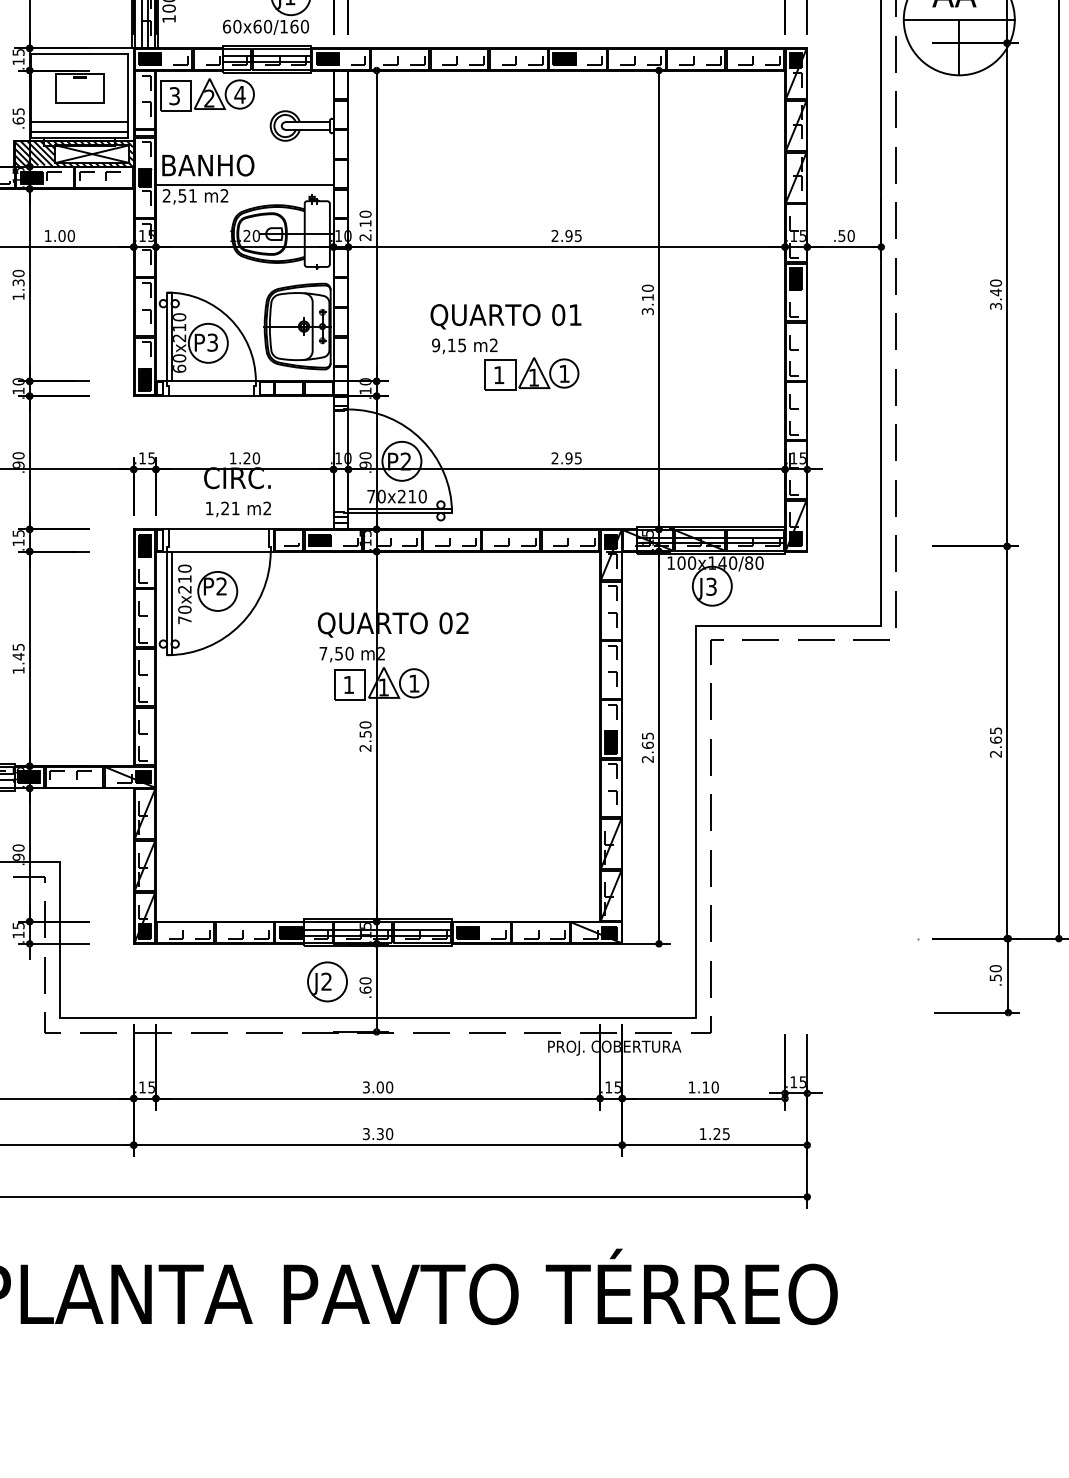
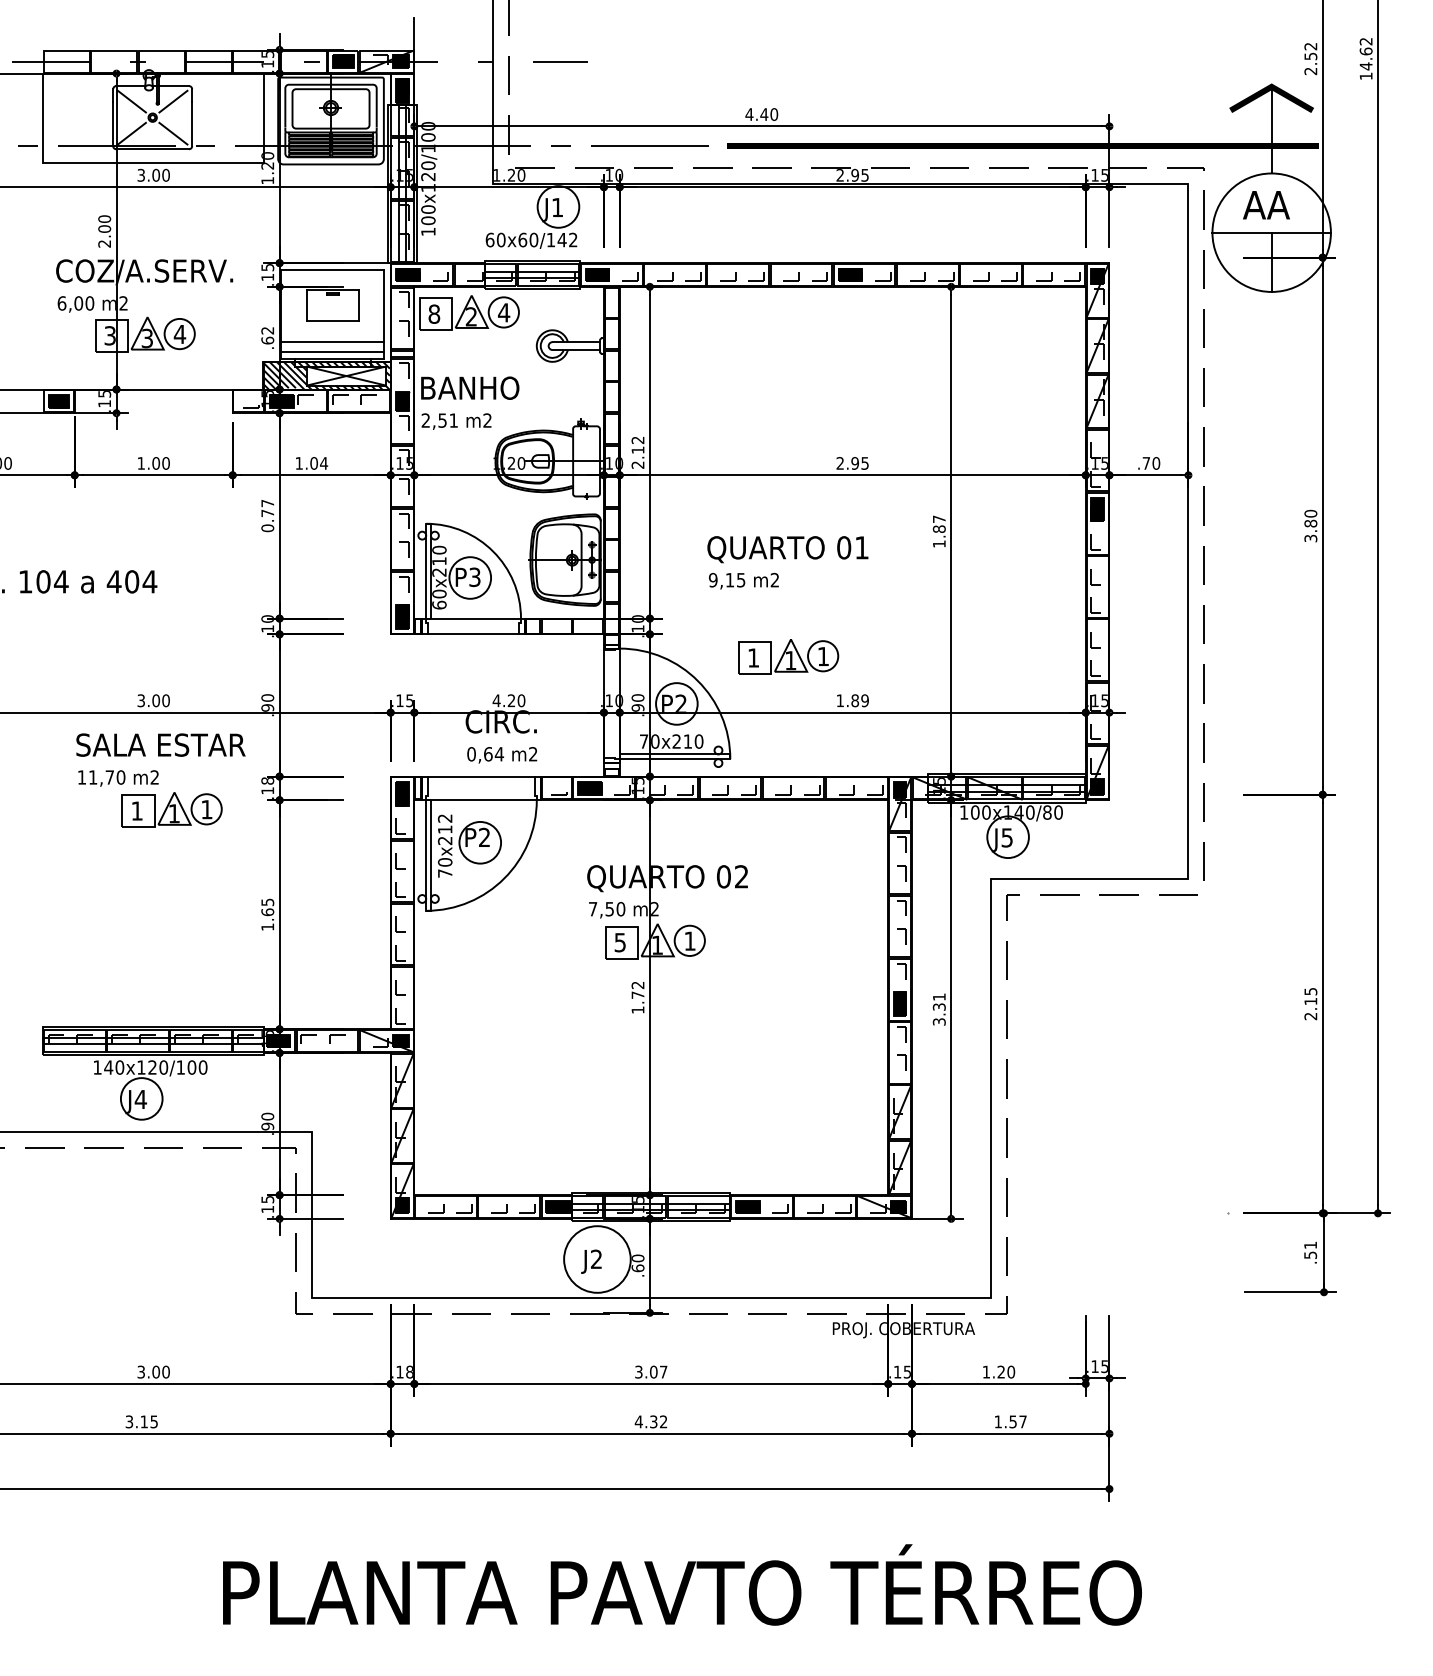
text: (299, 26) -> (567, 239), 60x60/160 -> 60x60/142
text: (174, 95) -> (434, 313), 3 -> 8
text: (18, 111) -> (267, 330), .65 -> .62
line: (244, 185) -> (508, 409), removed
text: (365, 214) -> (637, 440), 2.10 -> 2.12
text: (71, 236) -> (324, 463), 1.00 -> 1.04
text: (841, 236) -> (1145, 463), .50 -> .70
text: (18, 284) -> (267, 515), 1.30 -> 0.77
text: (995, 292) -> (1310, 523), 3.40 -> 3.80
text: (647, 299) -> (938, 531), 3.10 -> 1.87
part: (531, 373) -> (788, 656), moved
text: (232, 458) -> (496, 700), 1.20 -> 4.20
text: (566, 458) -> (852, 700), 2.95 -> 1.89
text: (222, 508) -> (485, 754), 1,21 -> 0,64
text: (18, 533) -> (267, 780), .15 -> .18
text: (185, 568) -> (445, 818), 70x210 -> 70x212
text: (711, 586) -> (1007, 837), J3 -> J5
text: (18, 656) -> (267, 912), 1.45 -> 1.65
text: (348, 684) -> (619, 942), 1 -> 5
text: (365, 736) -> (637, 997), 2.50 -> 1.72
text: (995, 740) -> (1310, 1001), 2.65 -> 2.15
text: (647, 747) -> (938, 1009), 2.65 -> 3.31
text: (995, 968) -> (1310, 1245), .50 -> .51
circle: (327, 981) -> (597, 1259), size x1.6
text: (151, 1086) -> (409, 1371), .15 -> .18
text: (389, 1086) -> (663, 1371), 3.00 -> 3.07
text: (705, 1086) -> (1000, 1371), 1.10 -> 1.20
text: (377, 1133) -> (650, 1421), 3.30 -> 4.32
text: (721, 1133) -> (1017, 1421), 1.25 -> 1.57

